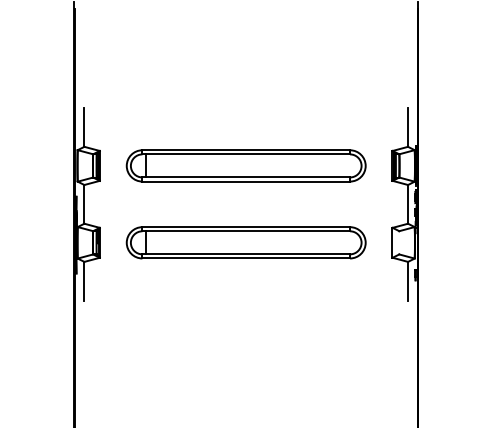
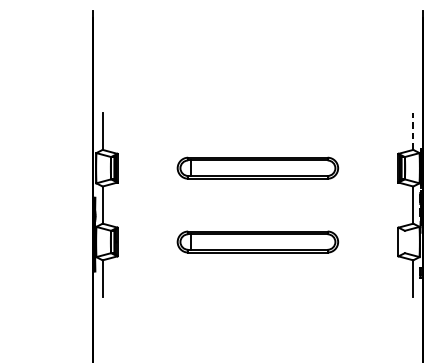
line: (408, 126) -> (413, 130), solid -> dashed
part: (245, 165) -> (257, 167), size x0.7
part: (245, 242) -> (257, 241), size x0.7

